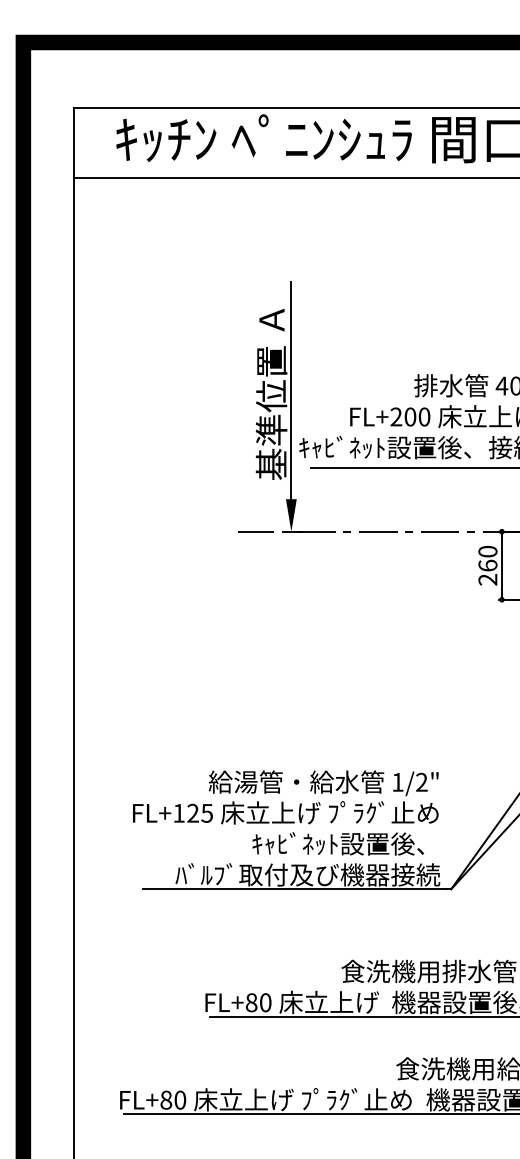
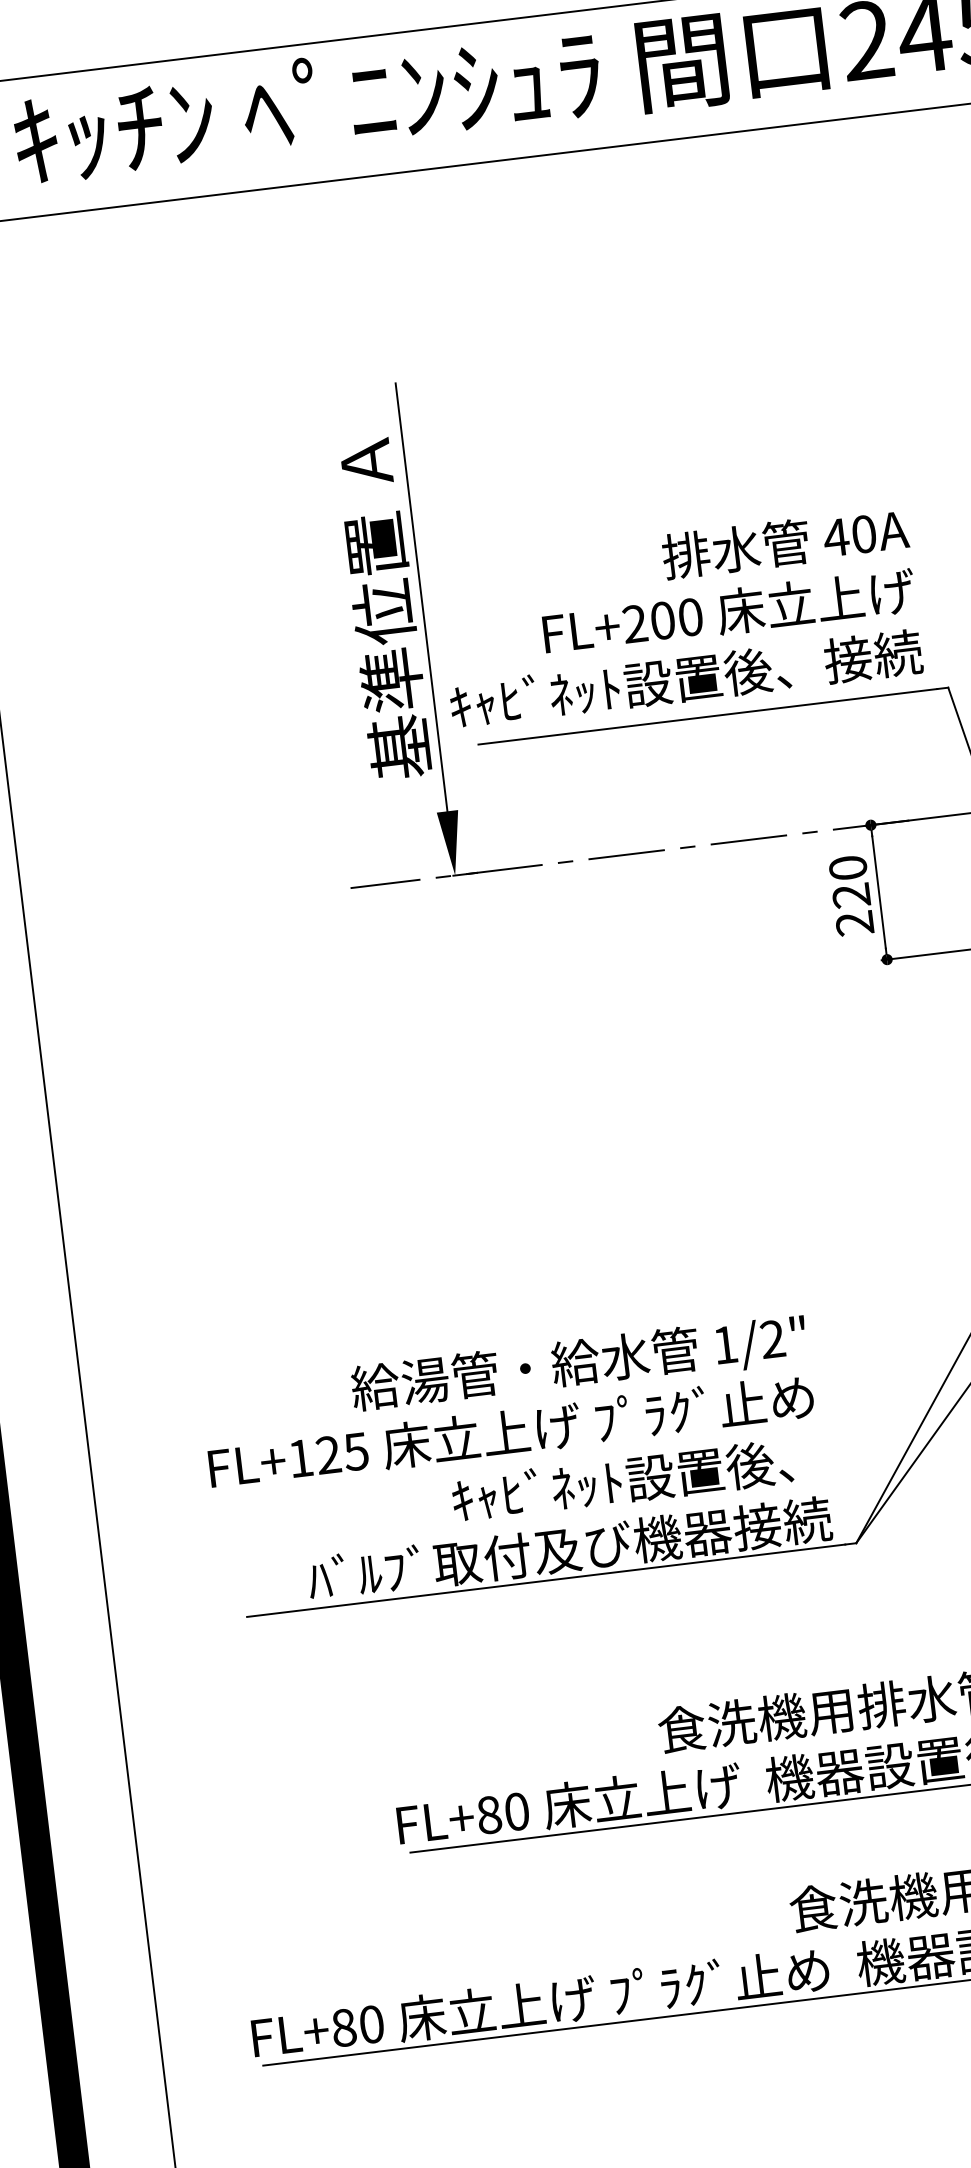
text: (487, 565) -> (850, 895), 260 -> 220

